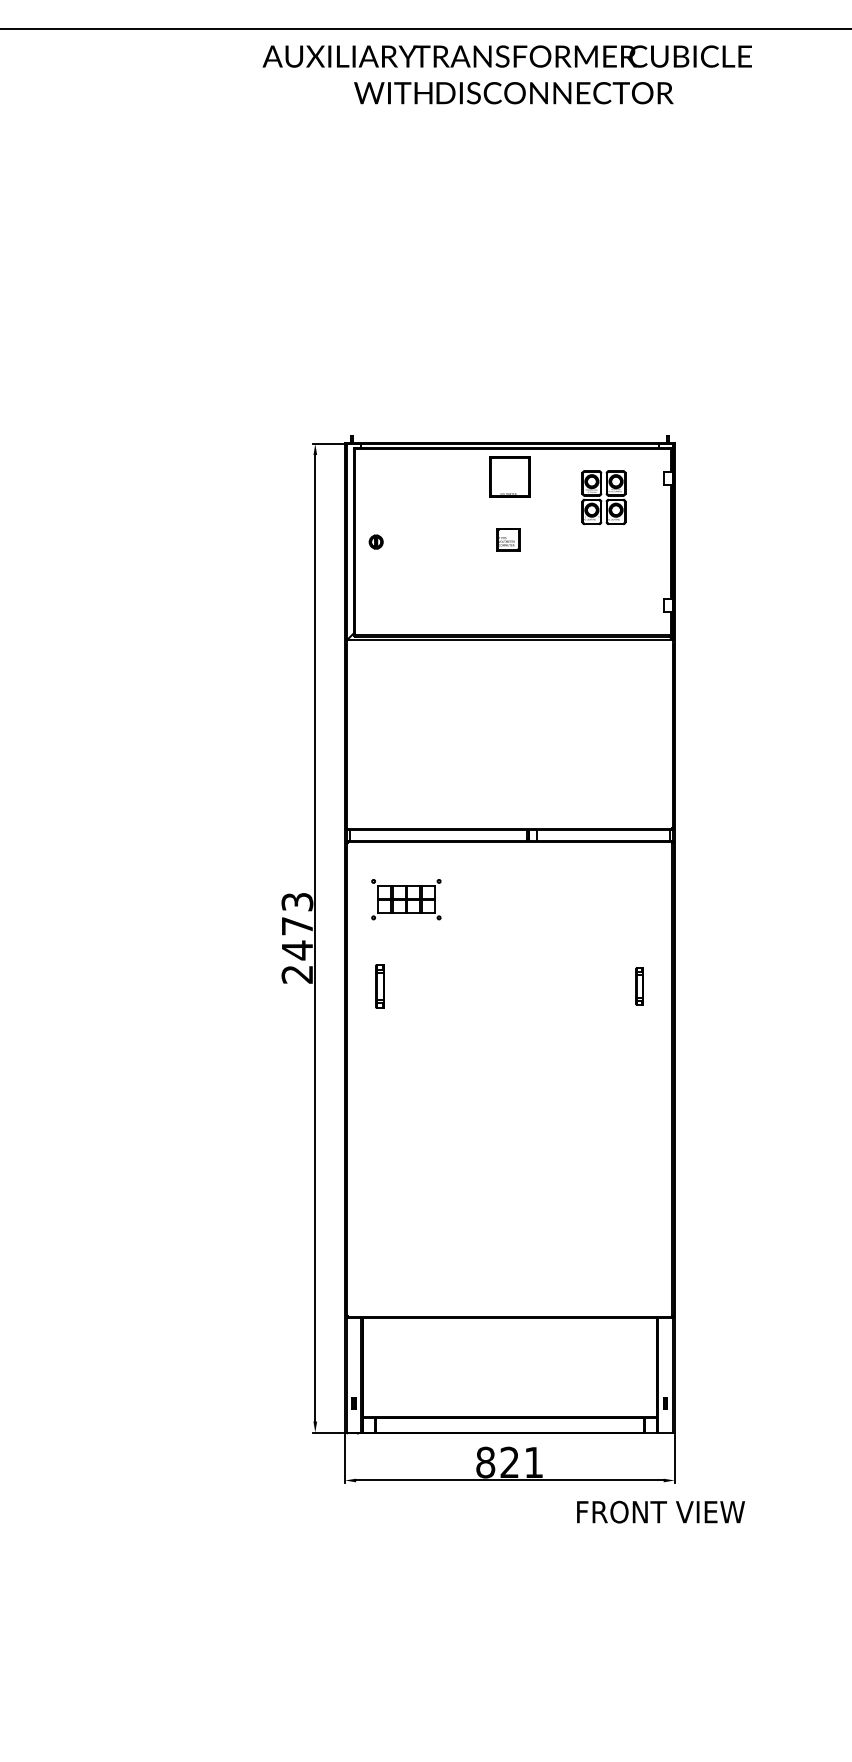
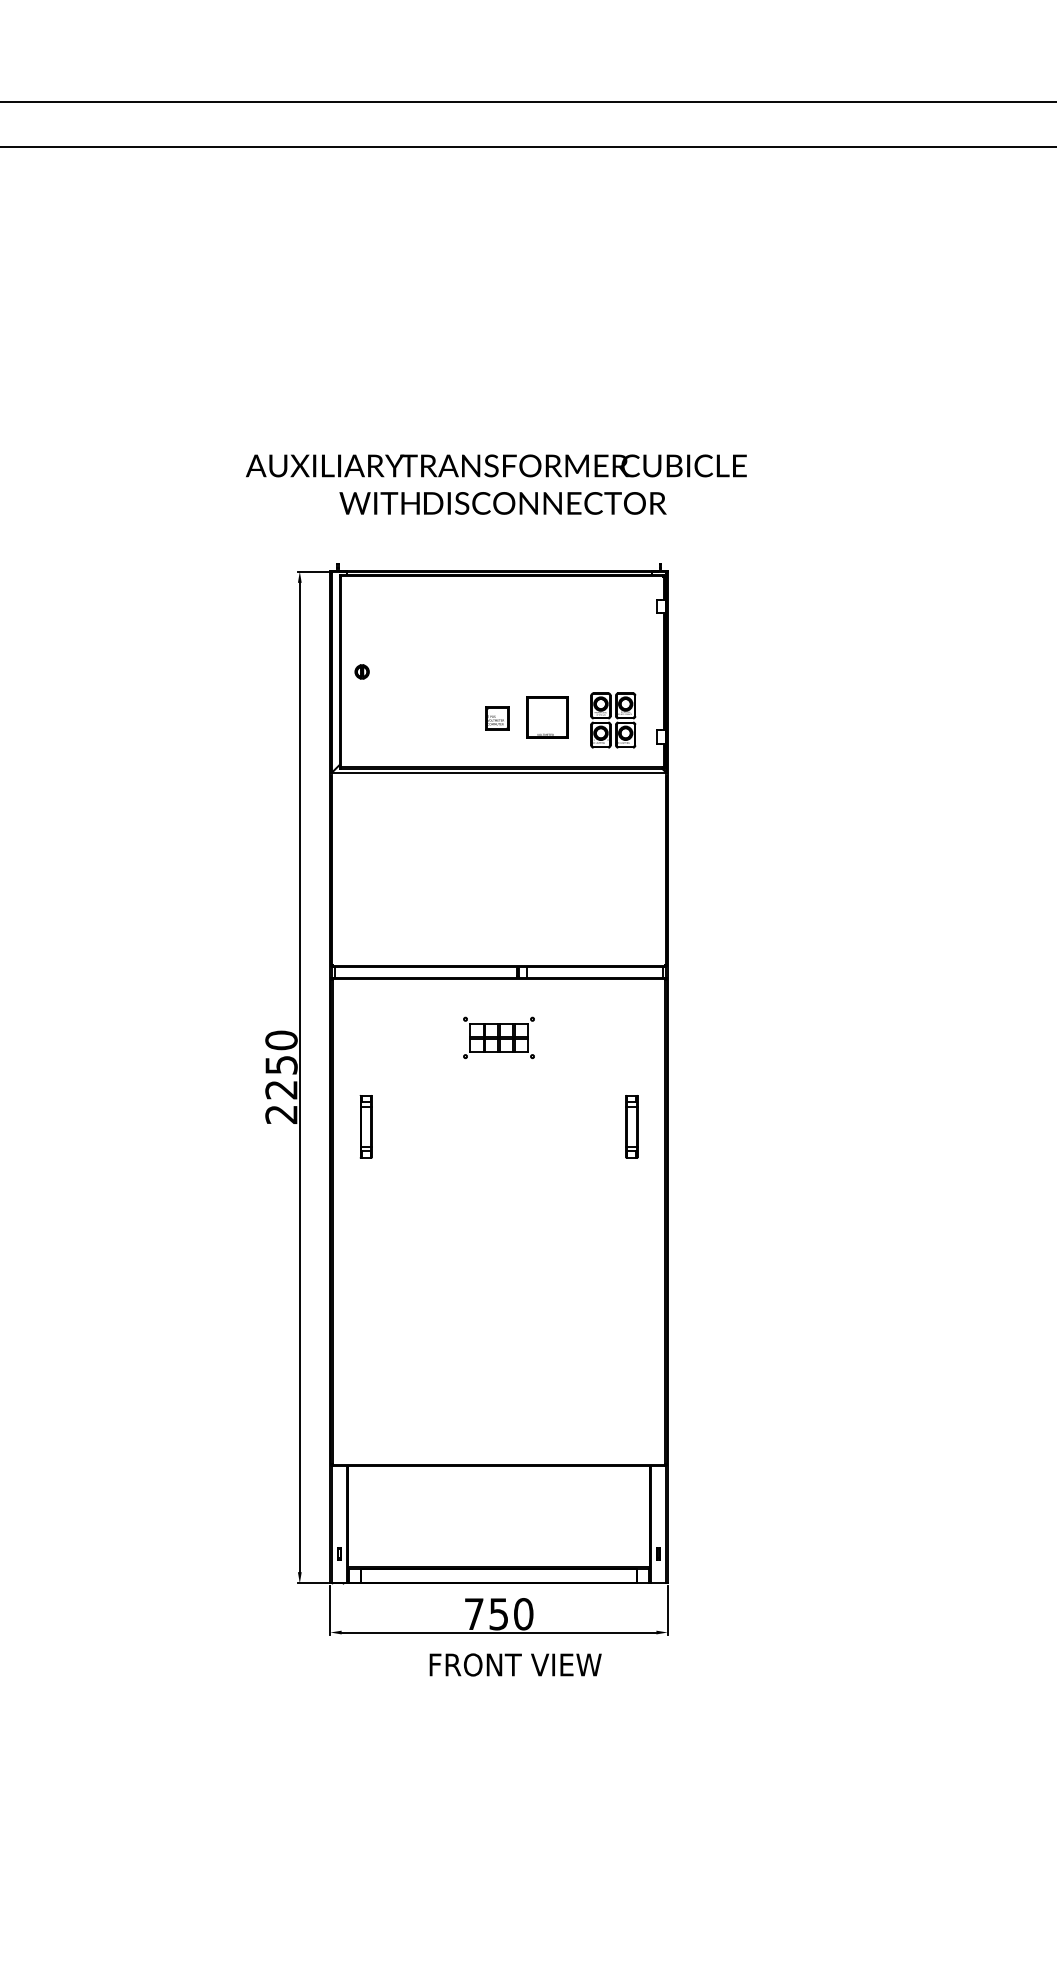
text: (507, 74) -> (496, 484), moved
part: (510, 477) -> (547, 717), moved
part: (604, 497) -> (613, 720), moved
part: (508, 539) -> (497, 718), moved
part: (405, 899) -> (498, 1037), moved
text: (297, 926) -> (281, 1065), 2473 -> 2250
part: (379, 986) -> (365, 1126), size x1.43
part: (639, 986) -> (631, 1126), size x1.67
text: (509, 1462) -> (498, 1614), 821 -> 750
text: (660, 1511) -> (515, 1664), moved

